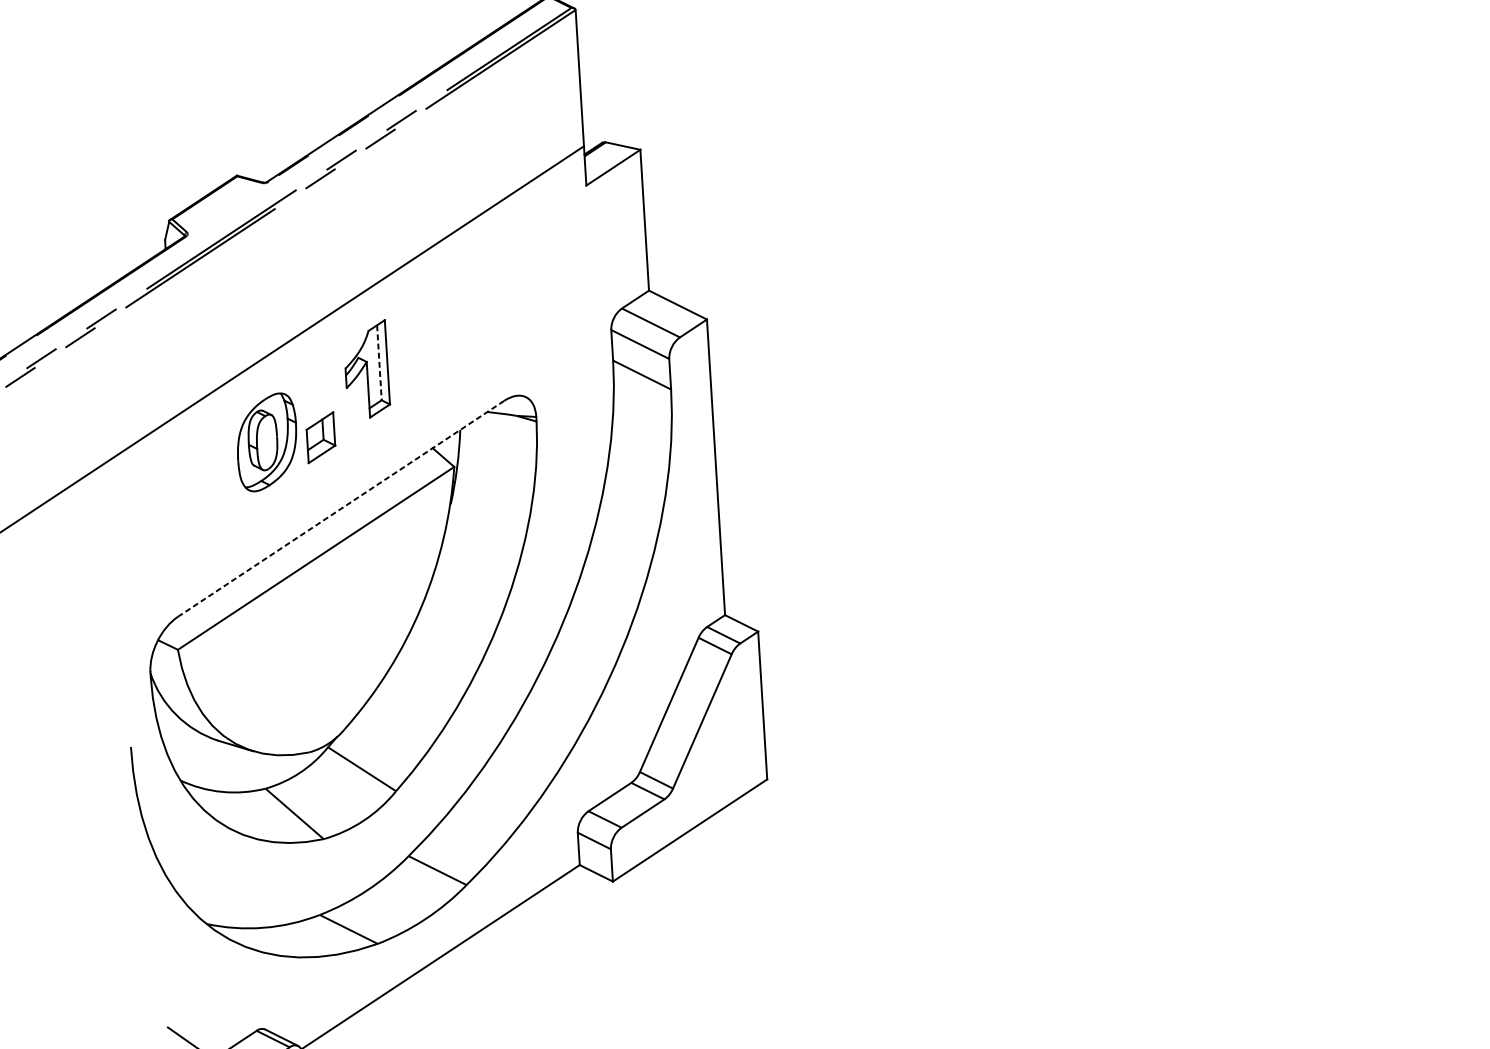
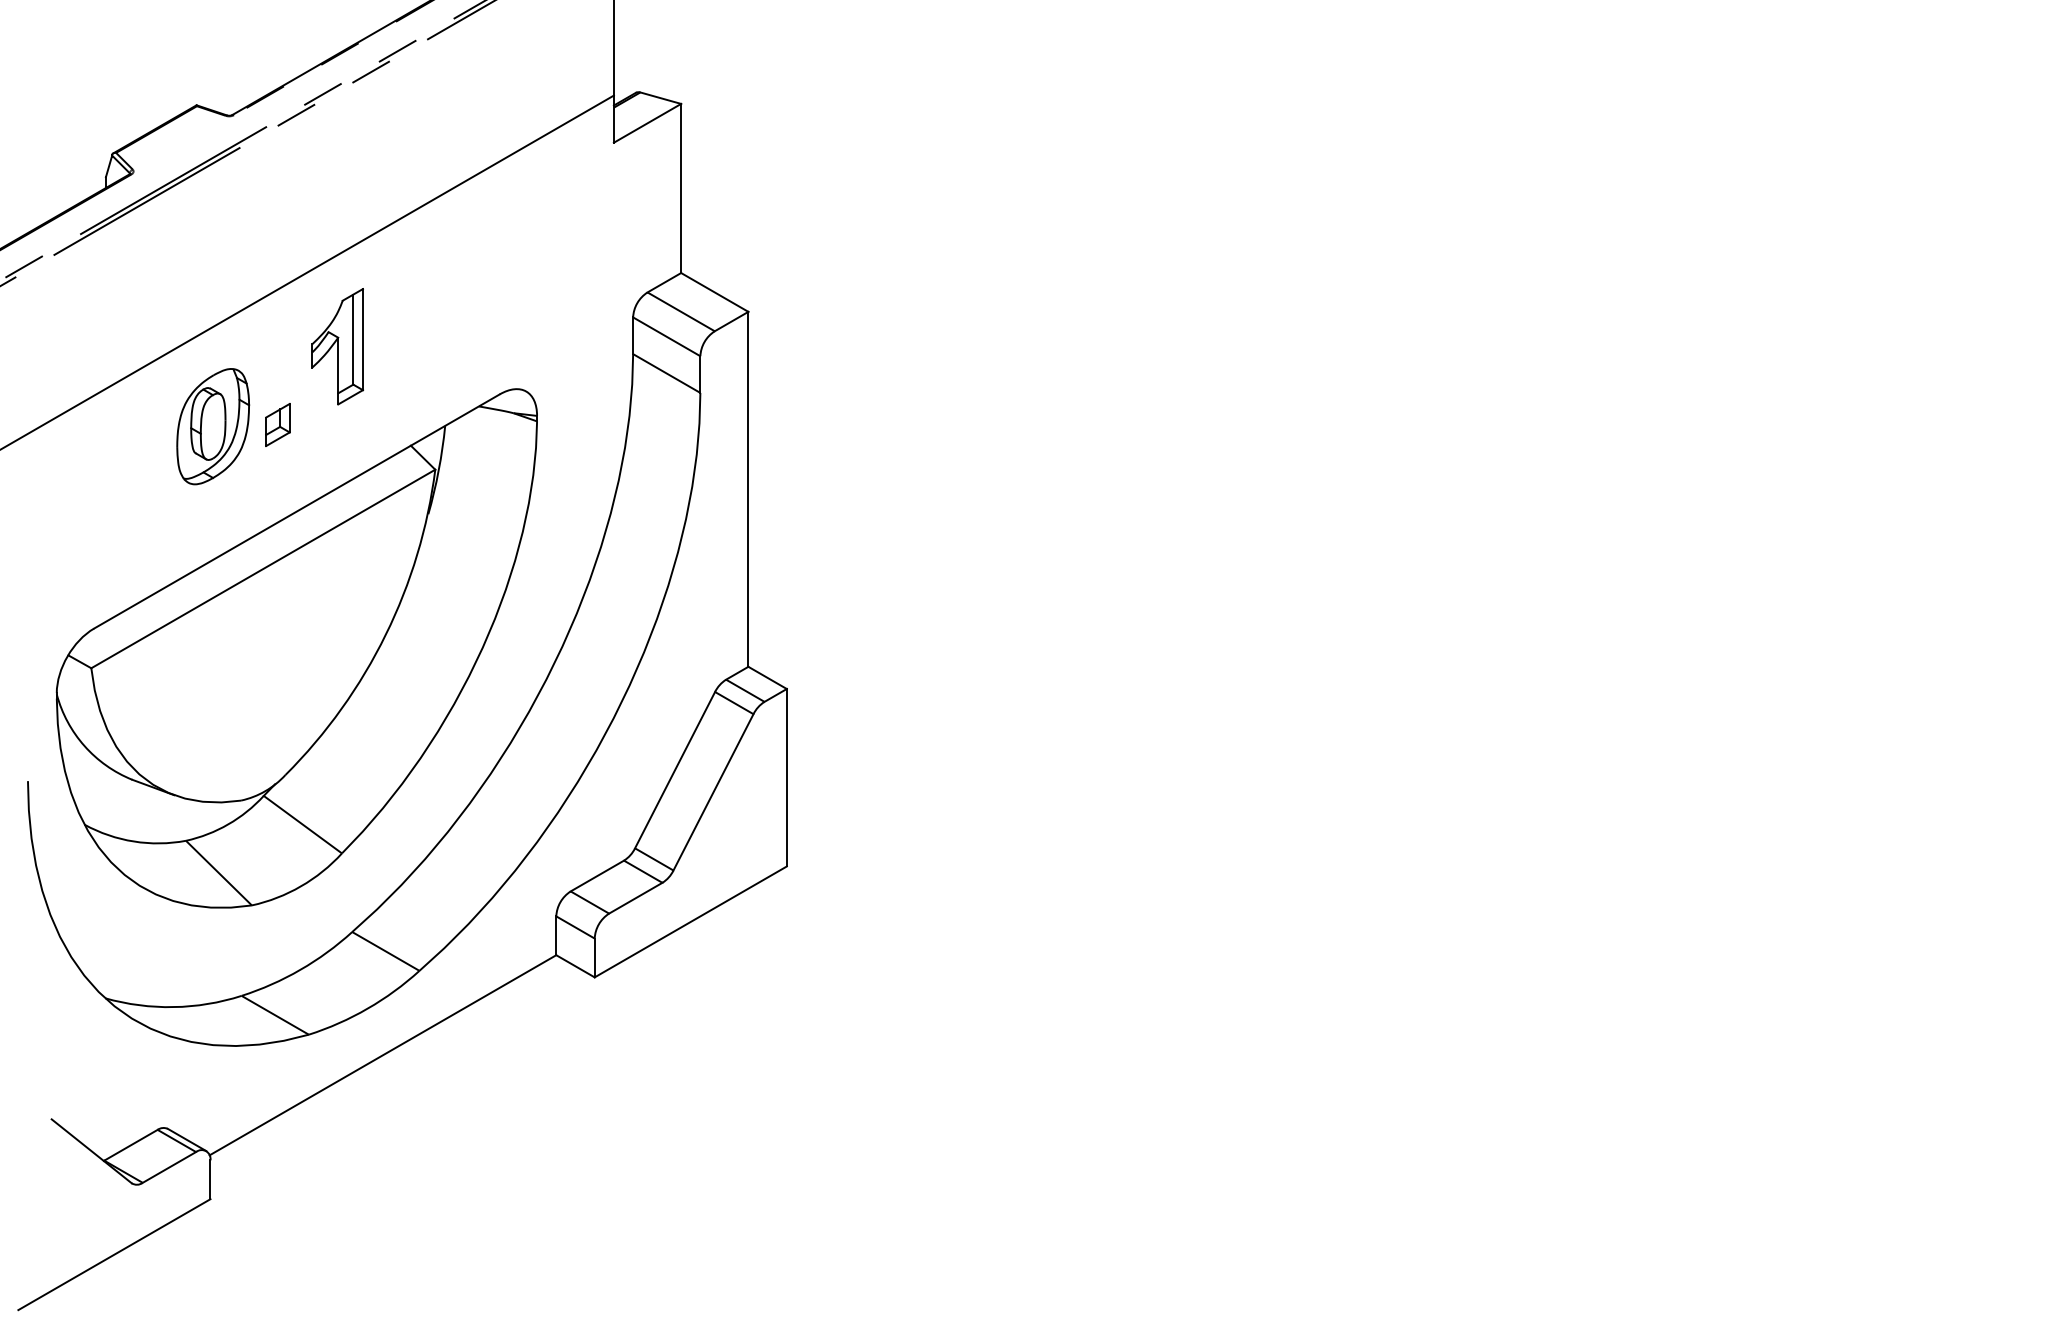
line: (379, 363) -> (353, 340), dashed -> solid
part: (320, 437) -> (277, 424), size x0.71
line: (340, 508) -> (296, 511), dashed -> solid

